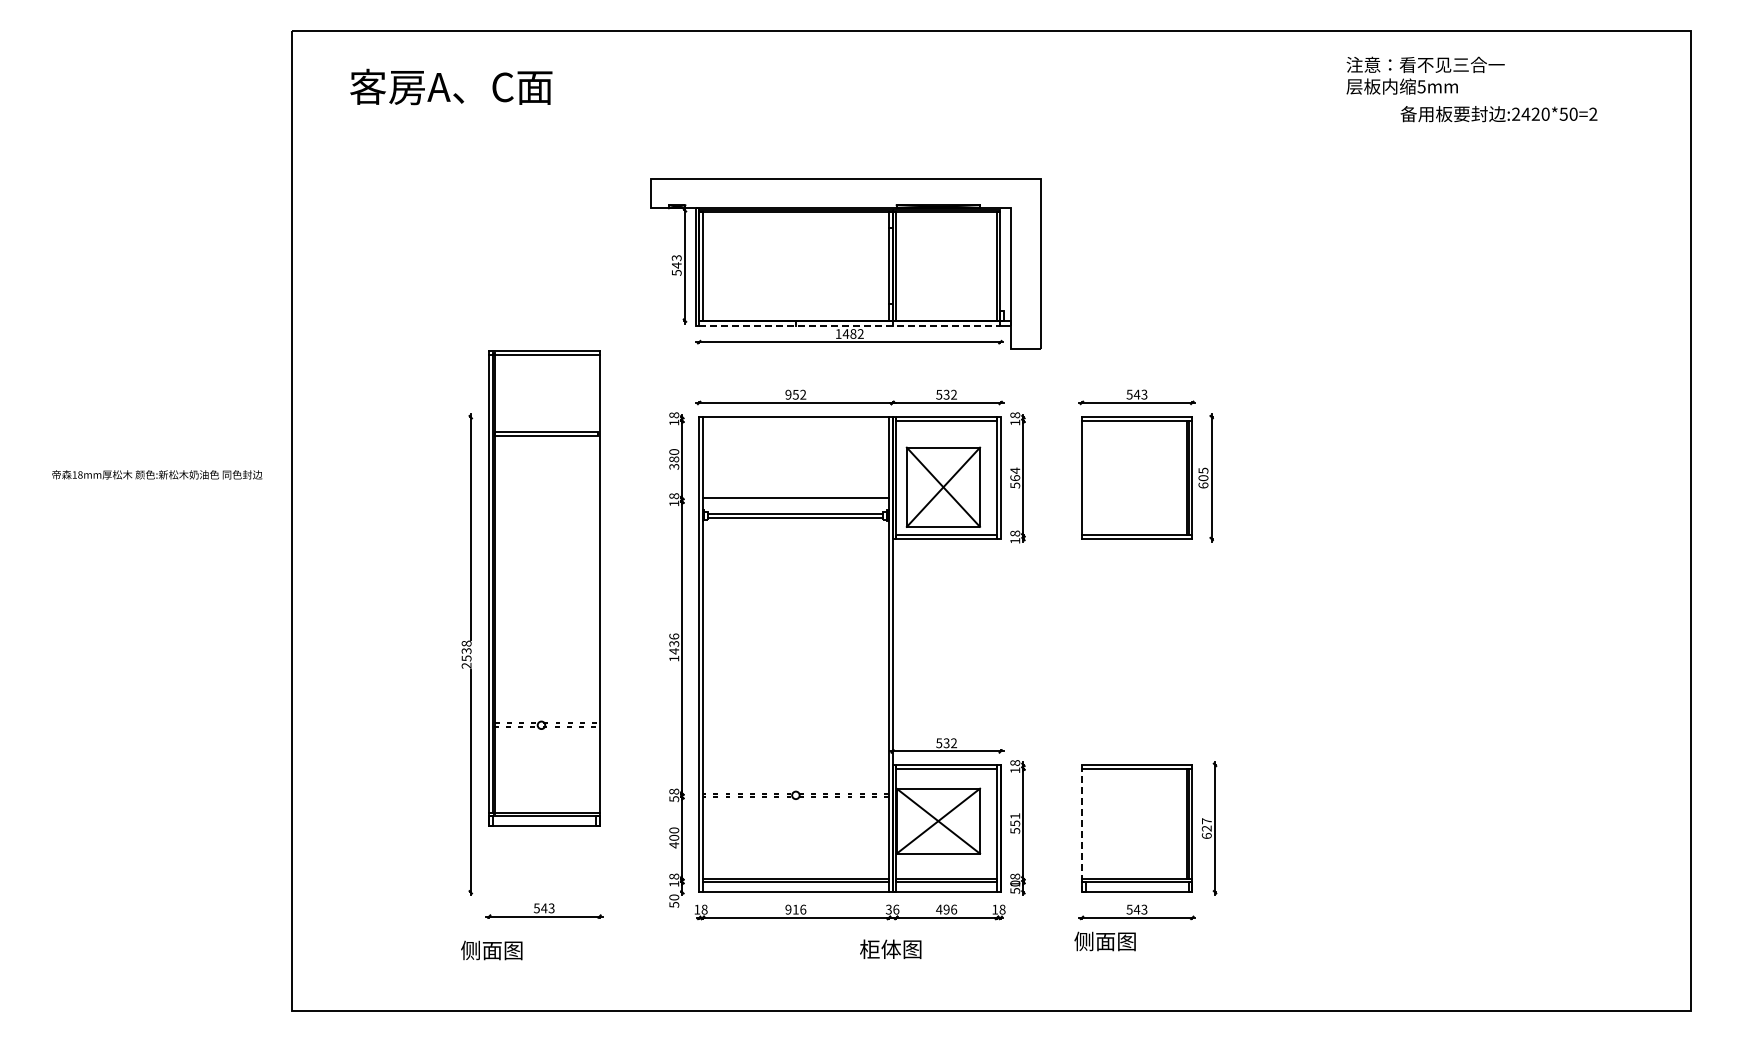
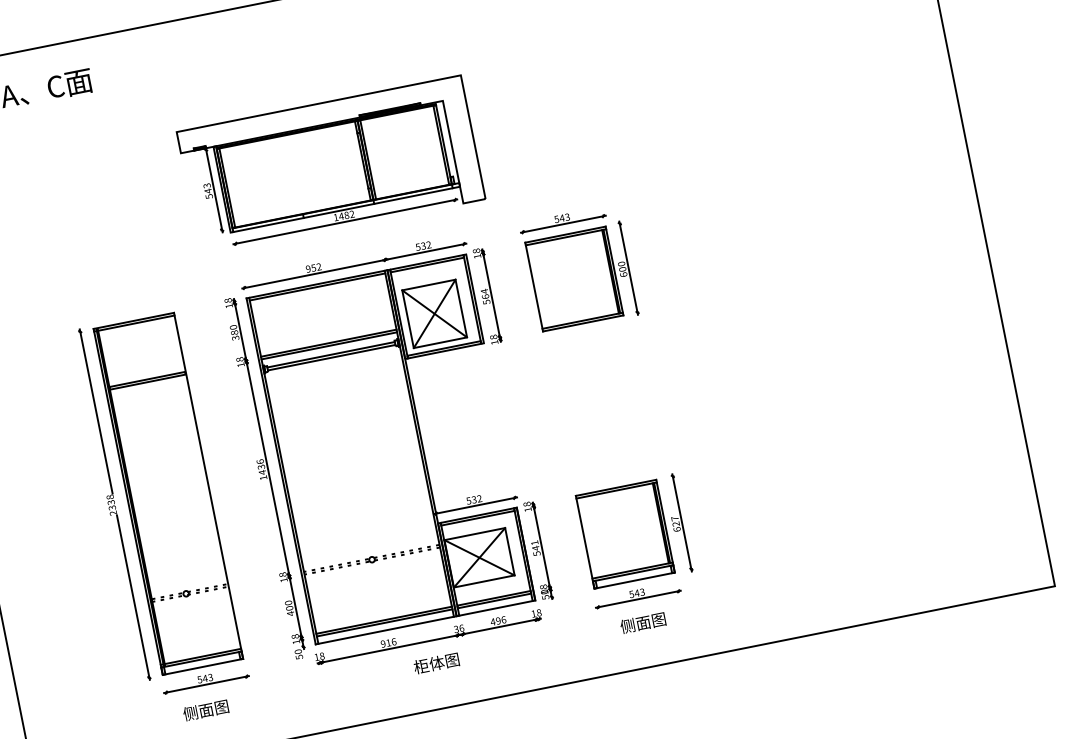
line: (849, 326) -> (342, 210), dashed -> solid
line: (795, 420) -> (317, 286), added
text: (1203, 470) -> (621, 263), 605 -> 600
line: (795, 501) -> (329, 345), added
part: (544, 588) -> (168, 493), moved
text: (465, 658) -> (111, 508), 2538 -> 2338
text: (674, 798) -> (284, 579), 58 -> 18
text: (1015, 823) -> (536, 548), 551 -> 541
line: (1081, 828) -> (584, 542), dashed -> solid
text: (1104, 941) -> (642, 623), moved
text: (890, 948) -> (436, 662), moved
text: (491, 950) -> (205, 710), moved

